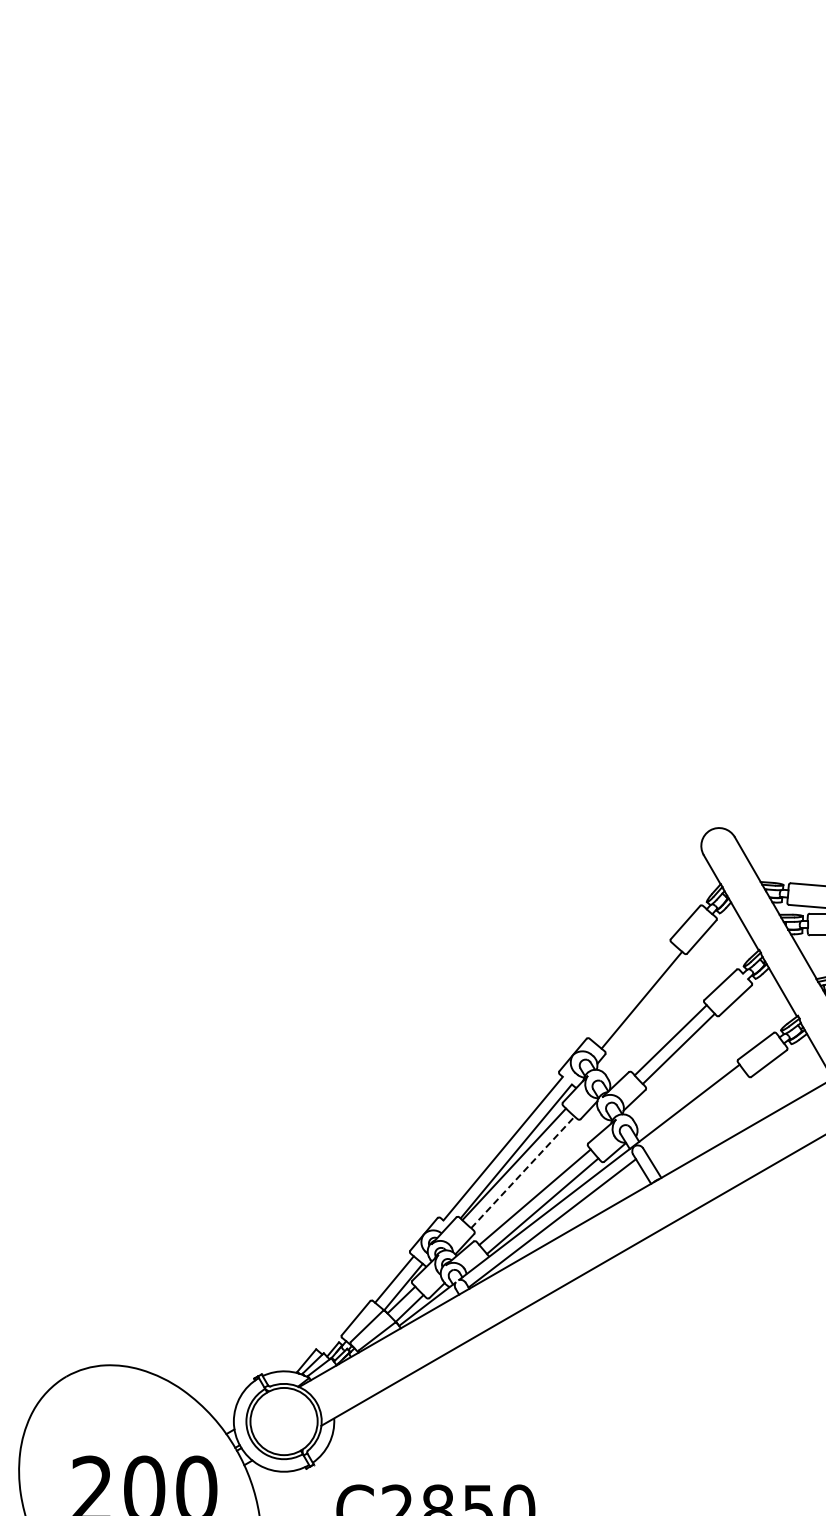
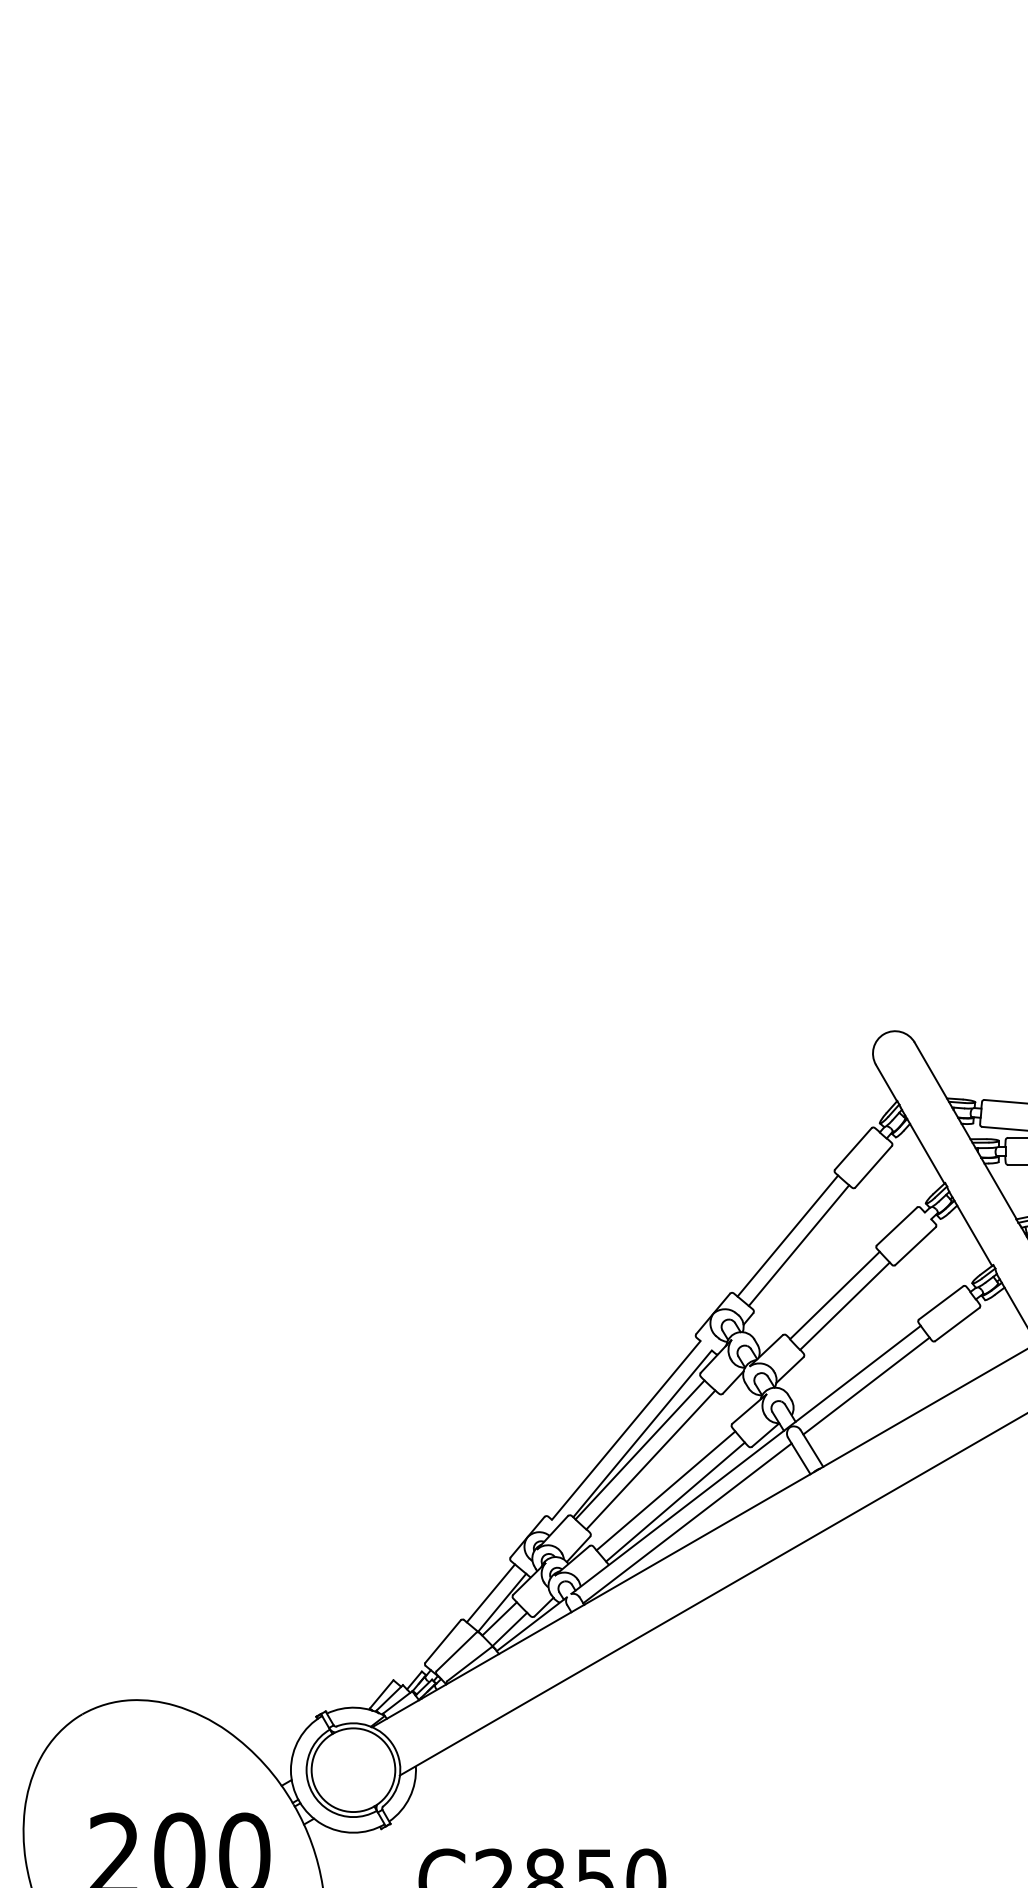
line: (632, 992) -> (787, 1235), added
line: (695, 1112) -> (865, 1385), added
line: (523, 1172) -> (651, 1460), dashed -> solid

